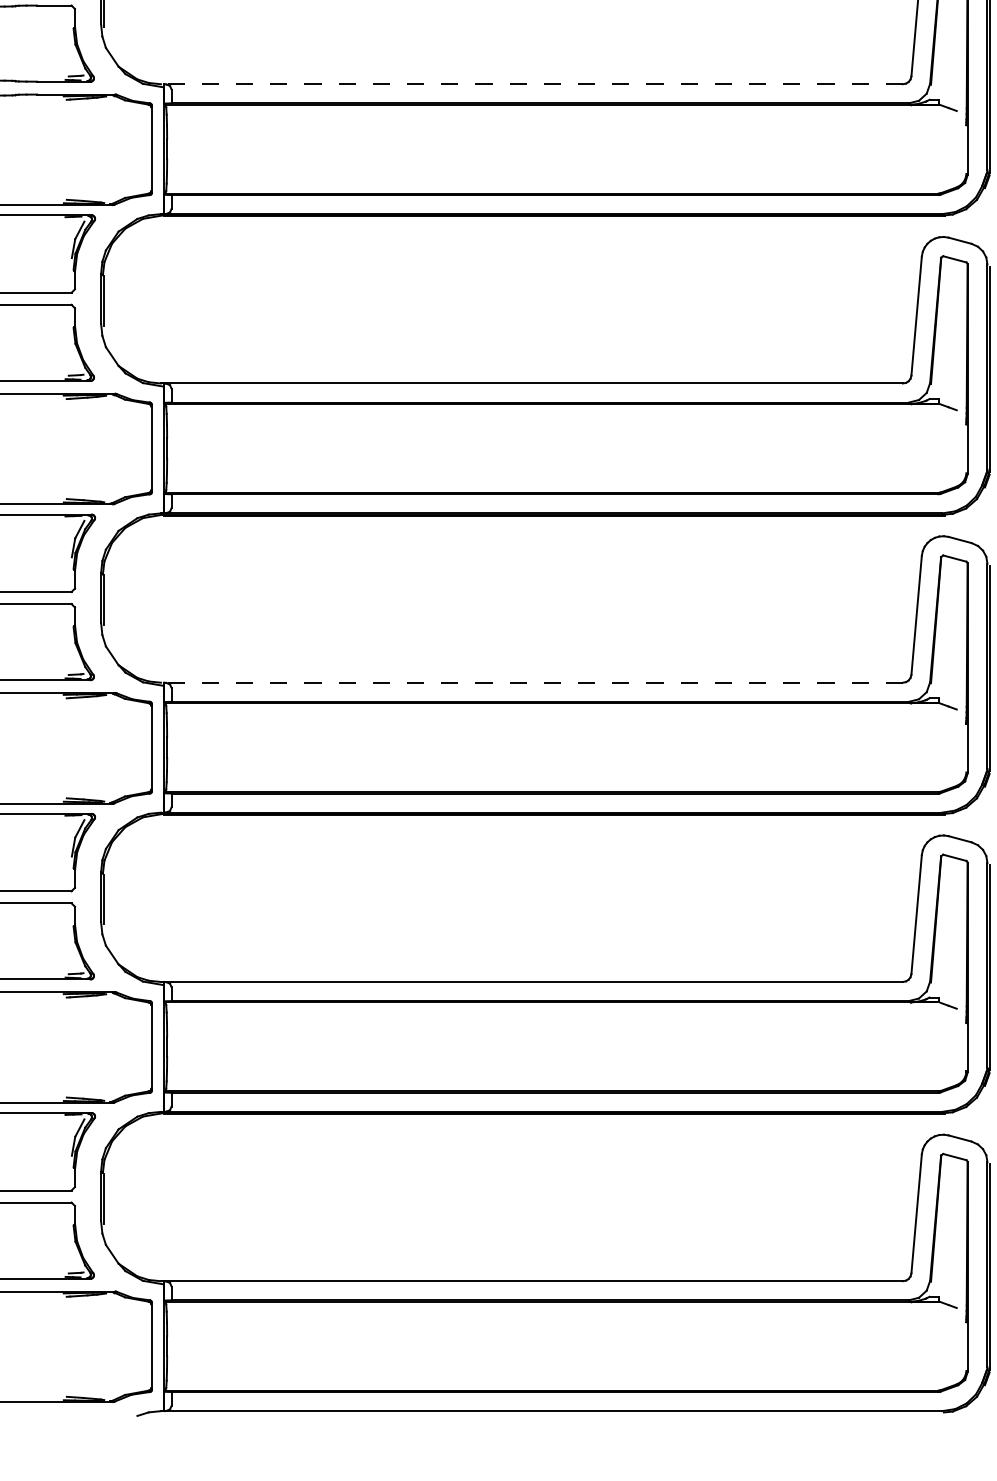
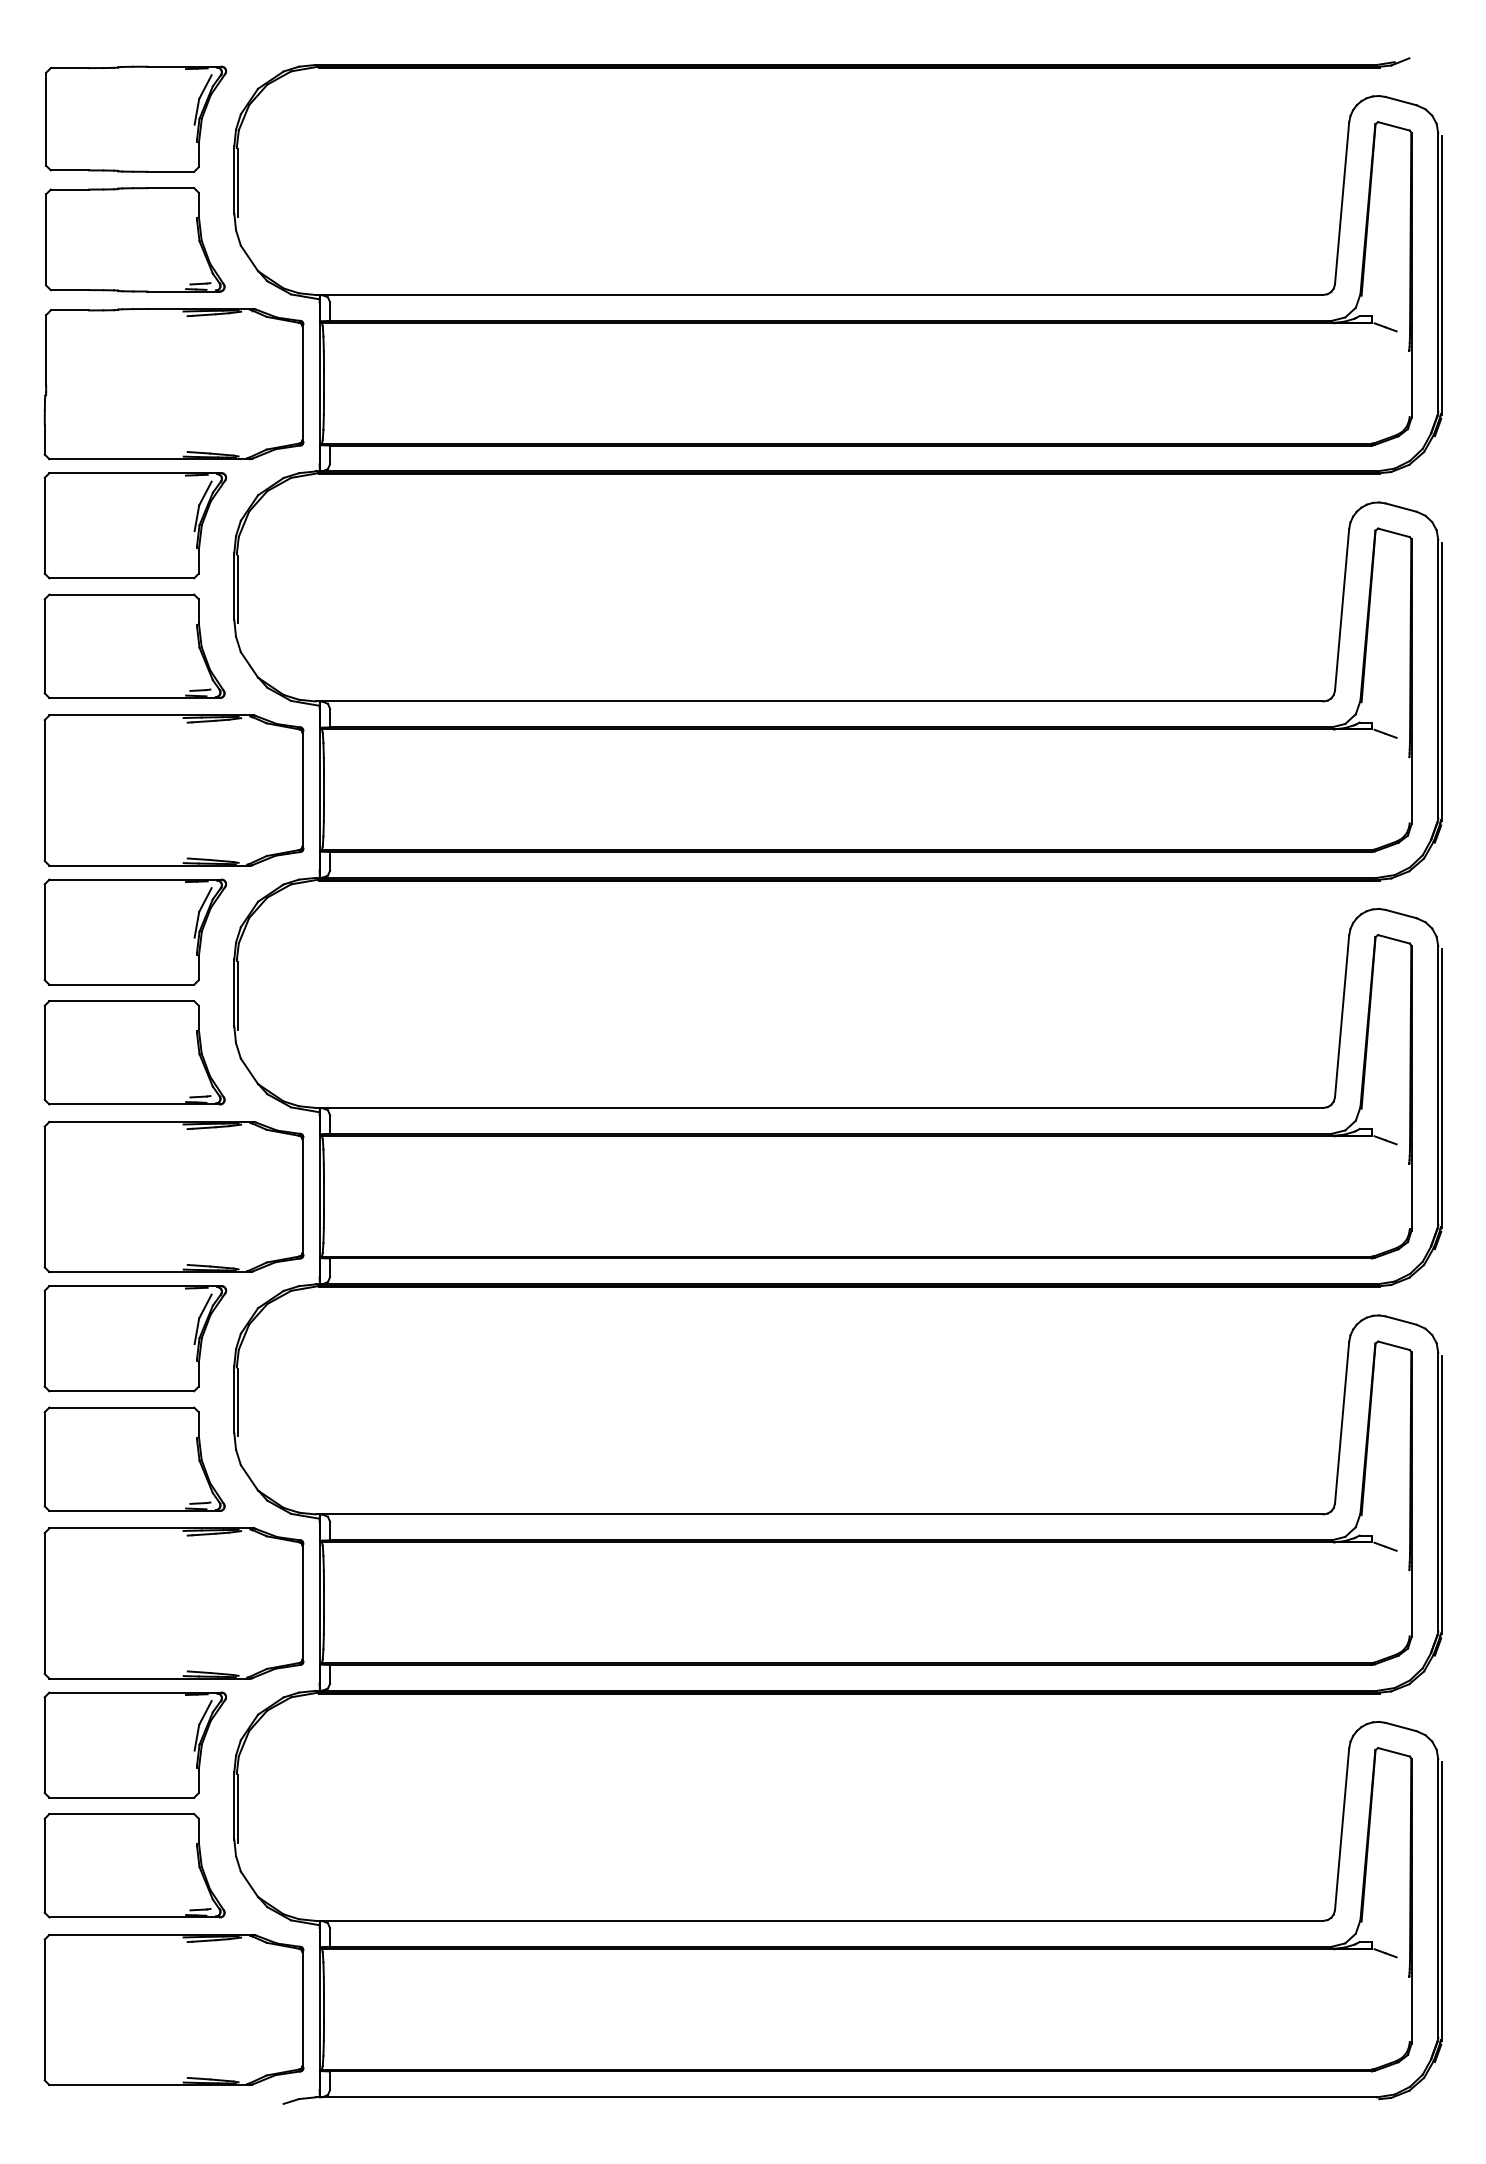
line: (531, 84) -> (819, 295), dashed -> solid
line: (531, 682) -> (819, 1107), dashed -> solid

